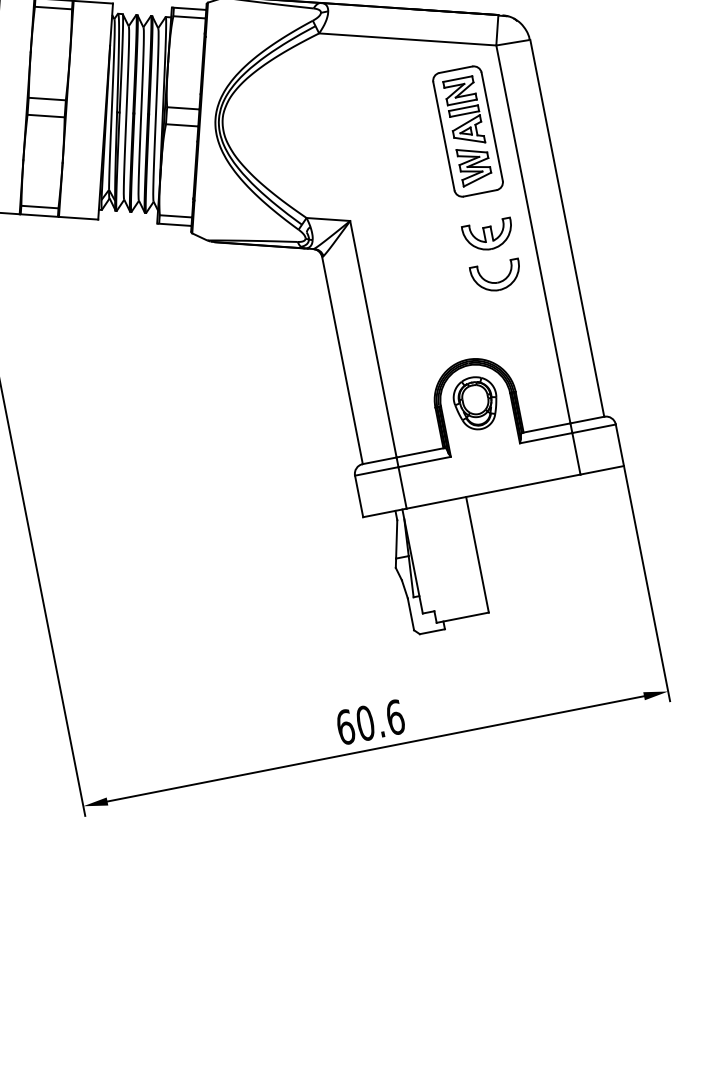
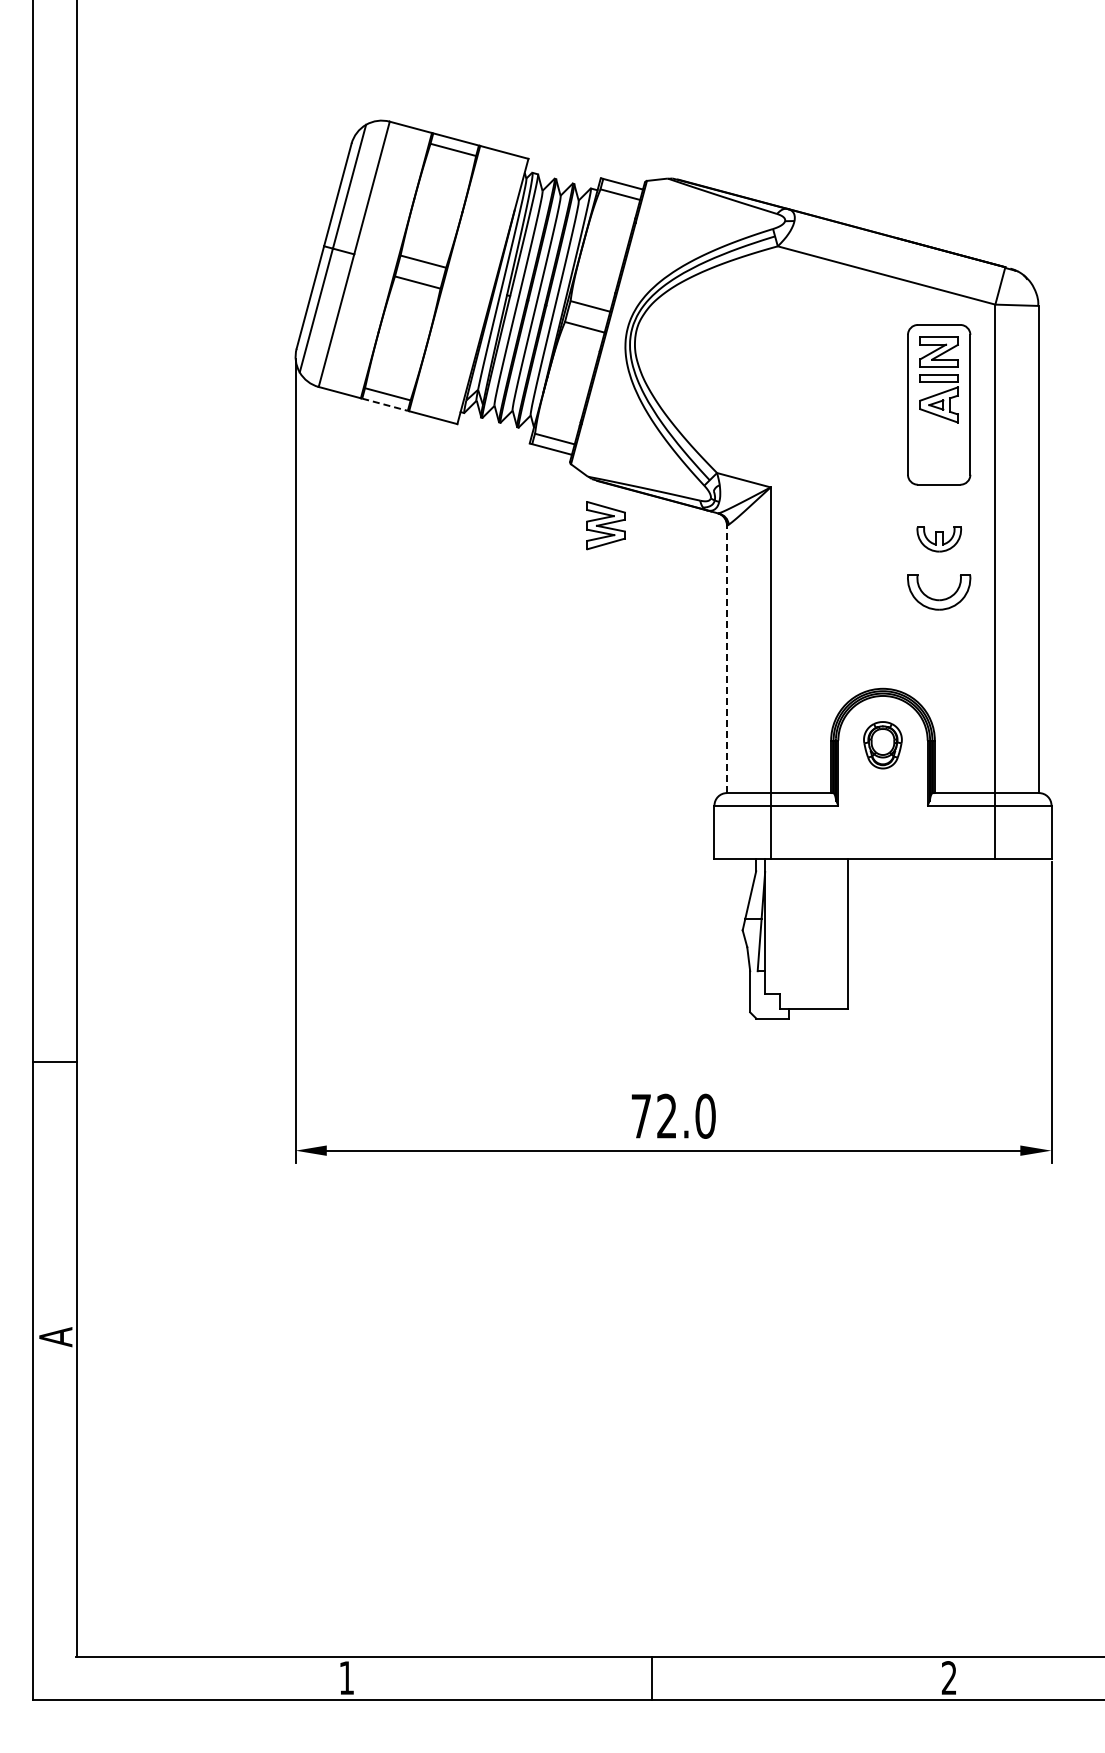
part: (474, 165) -> (605, 525), moved
line: (39, 215) -> (385, 404), solid -> dashed
part: (488, 235) -> (939, 539), size x0.7
line: (342, 360) -> (726, 659), solid -> dashed
part: (475, 403) -> (882, 745), size x0.7
text: (370, 721) -> (673, 1115), 60.6 -> 72.0

